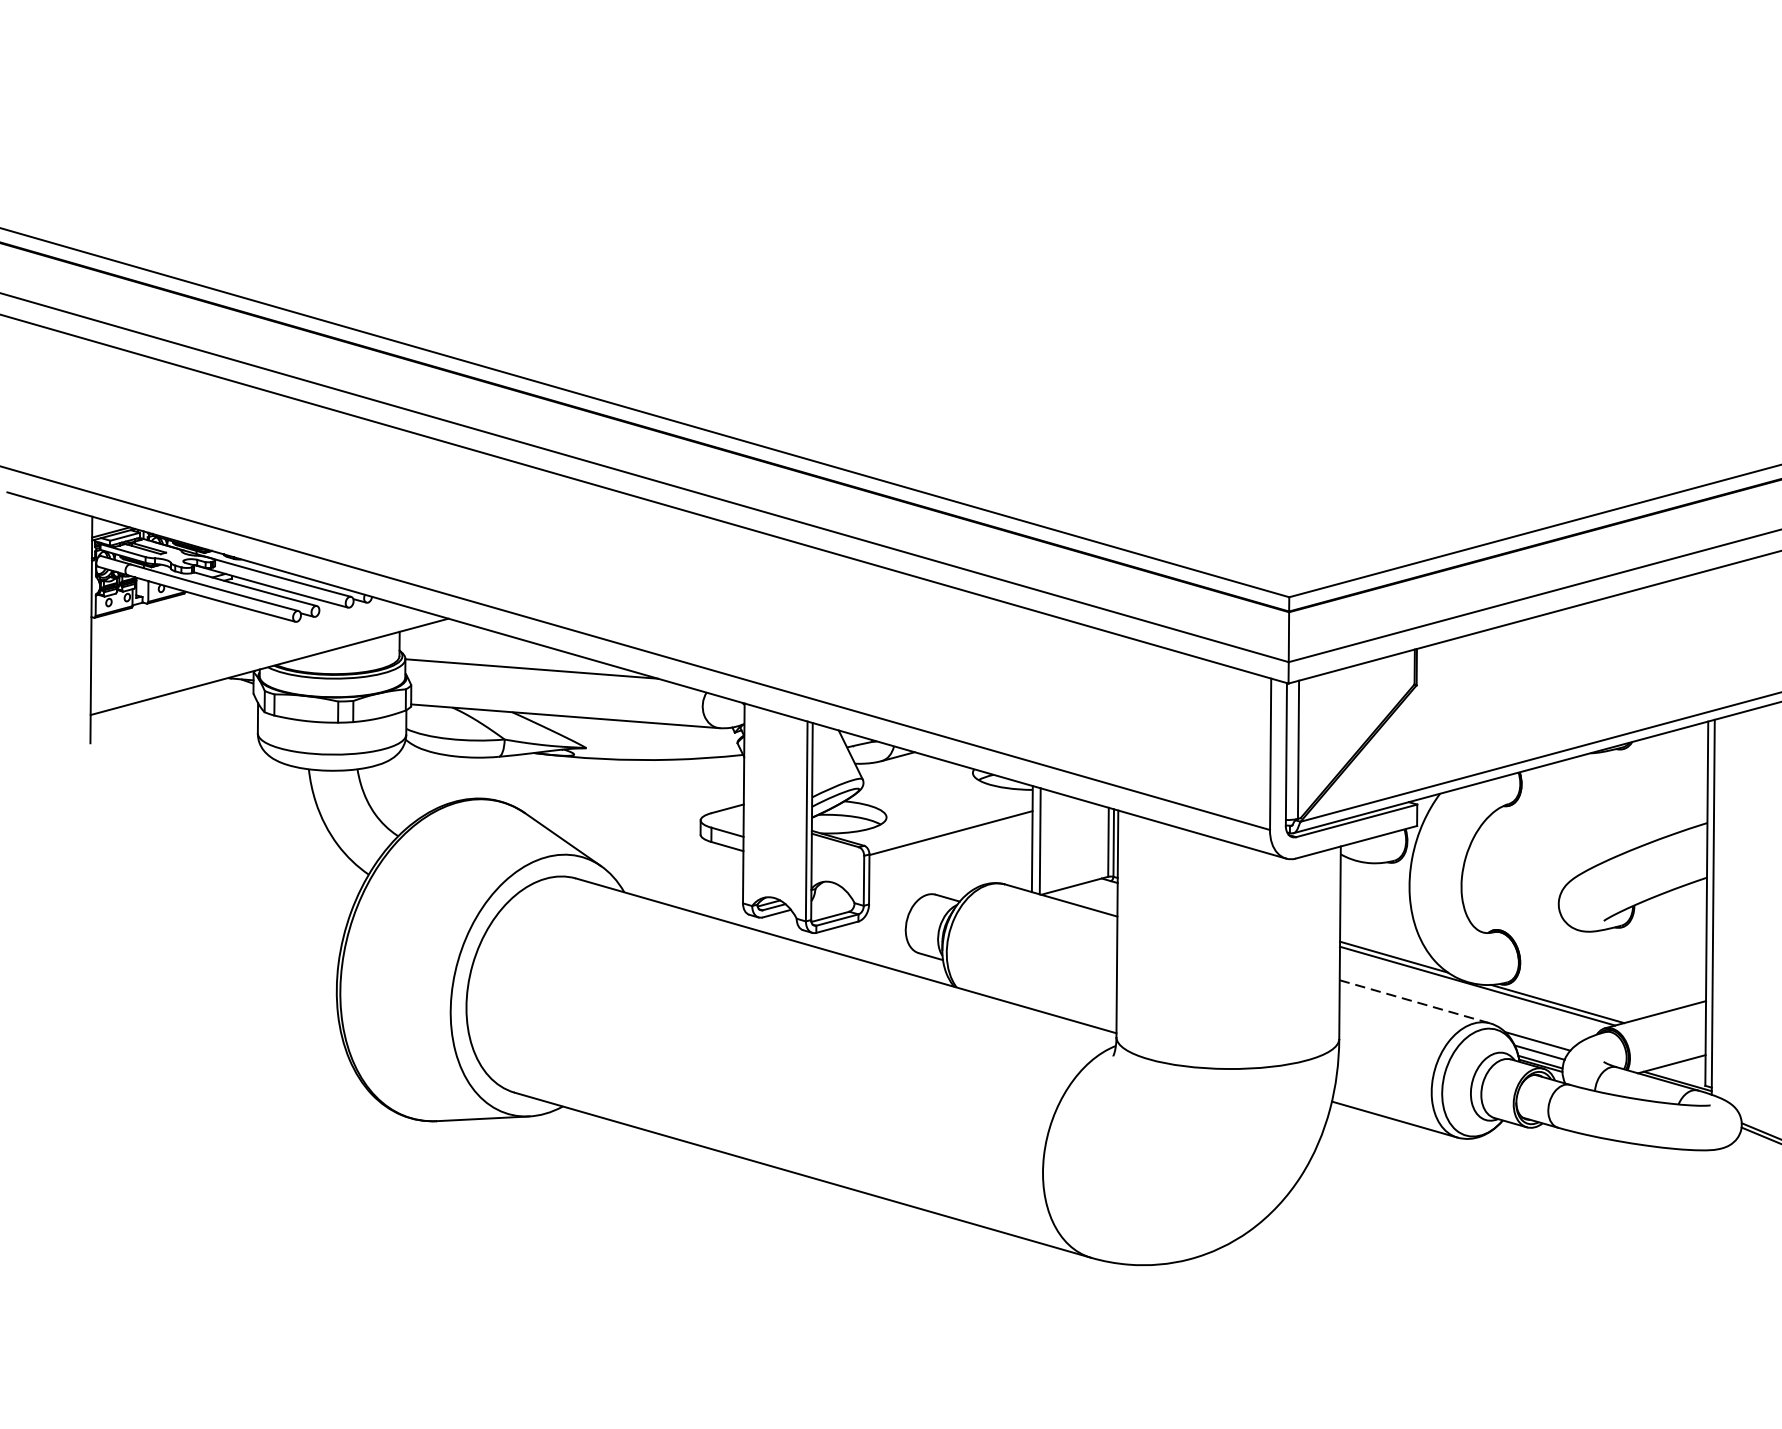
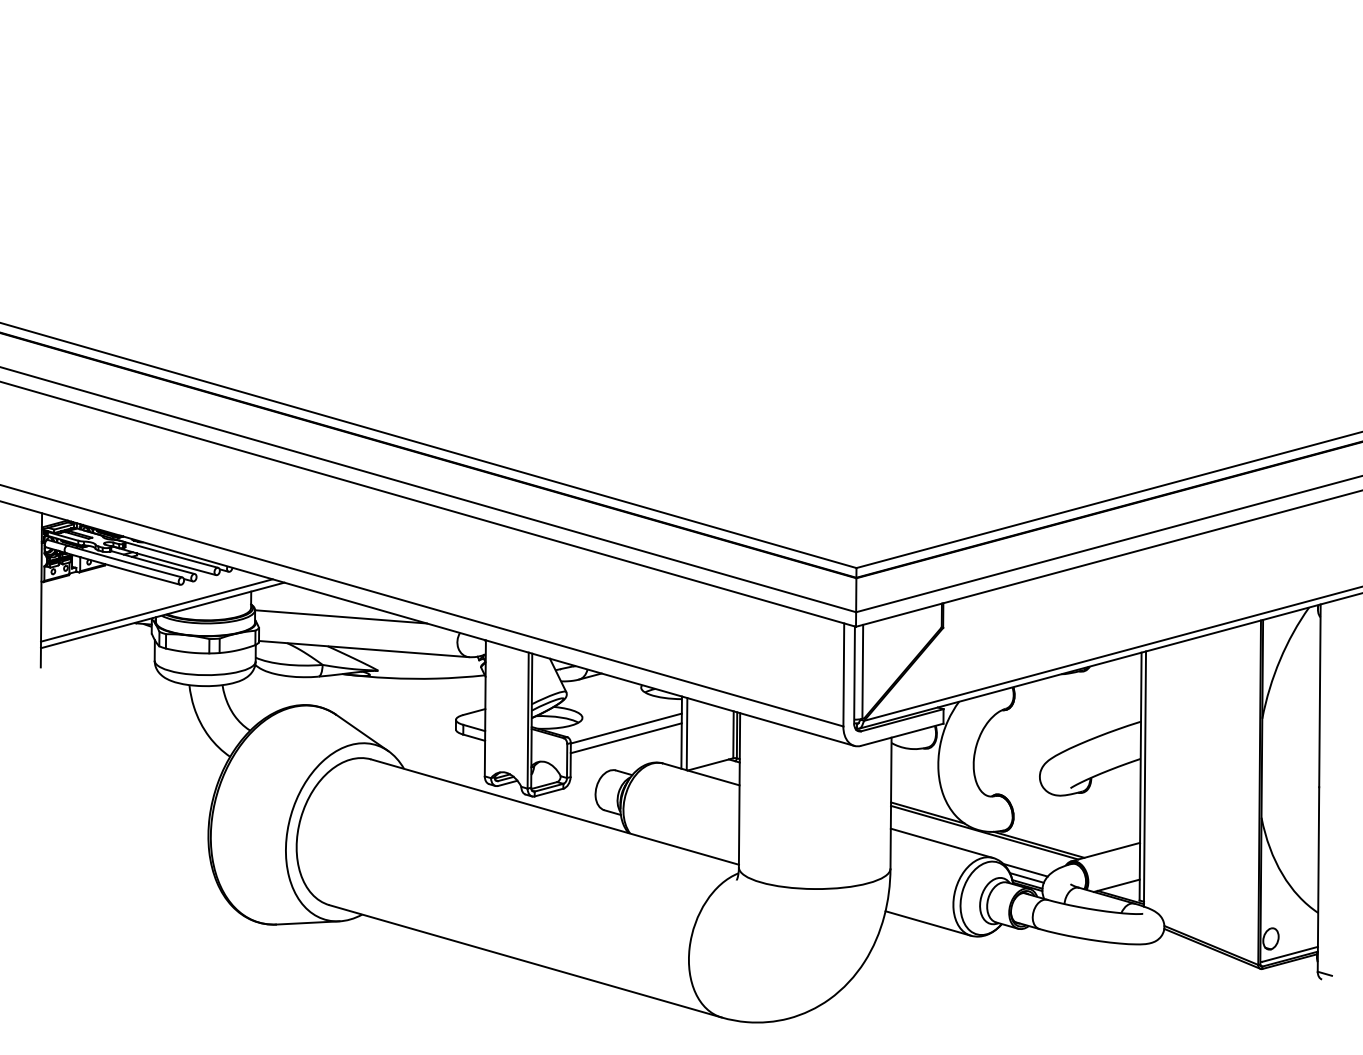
line: (260, 659) -> (156, 610), added
line: (949, 847) -> (625, 738), added
line: (1415, 1002) -> (942, 843), dashed -> solid

